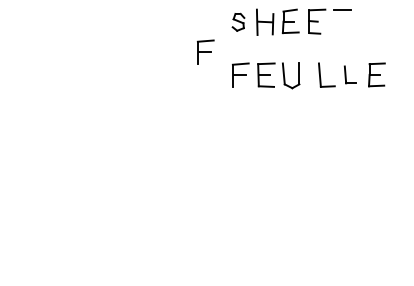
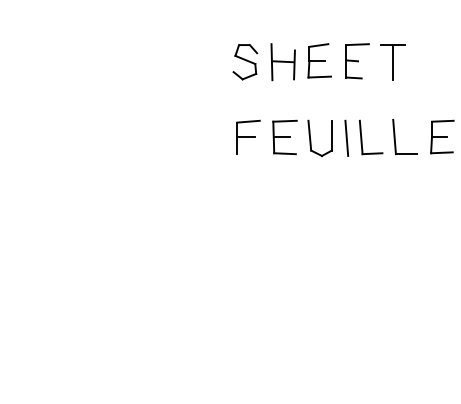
part: (238, 22) -> (245, 62), size x1.43
line: (342, 22) -> (393, 62), added
part: (205, 51) -> (198, 103), removed
part: (350, 74) -> (404, 136), size x1.43
line: (309, 75) -> (346, 137), added

